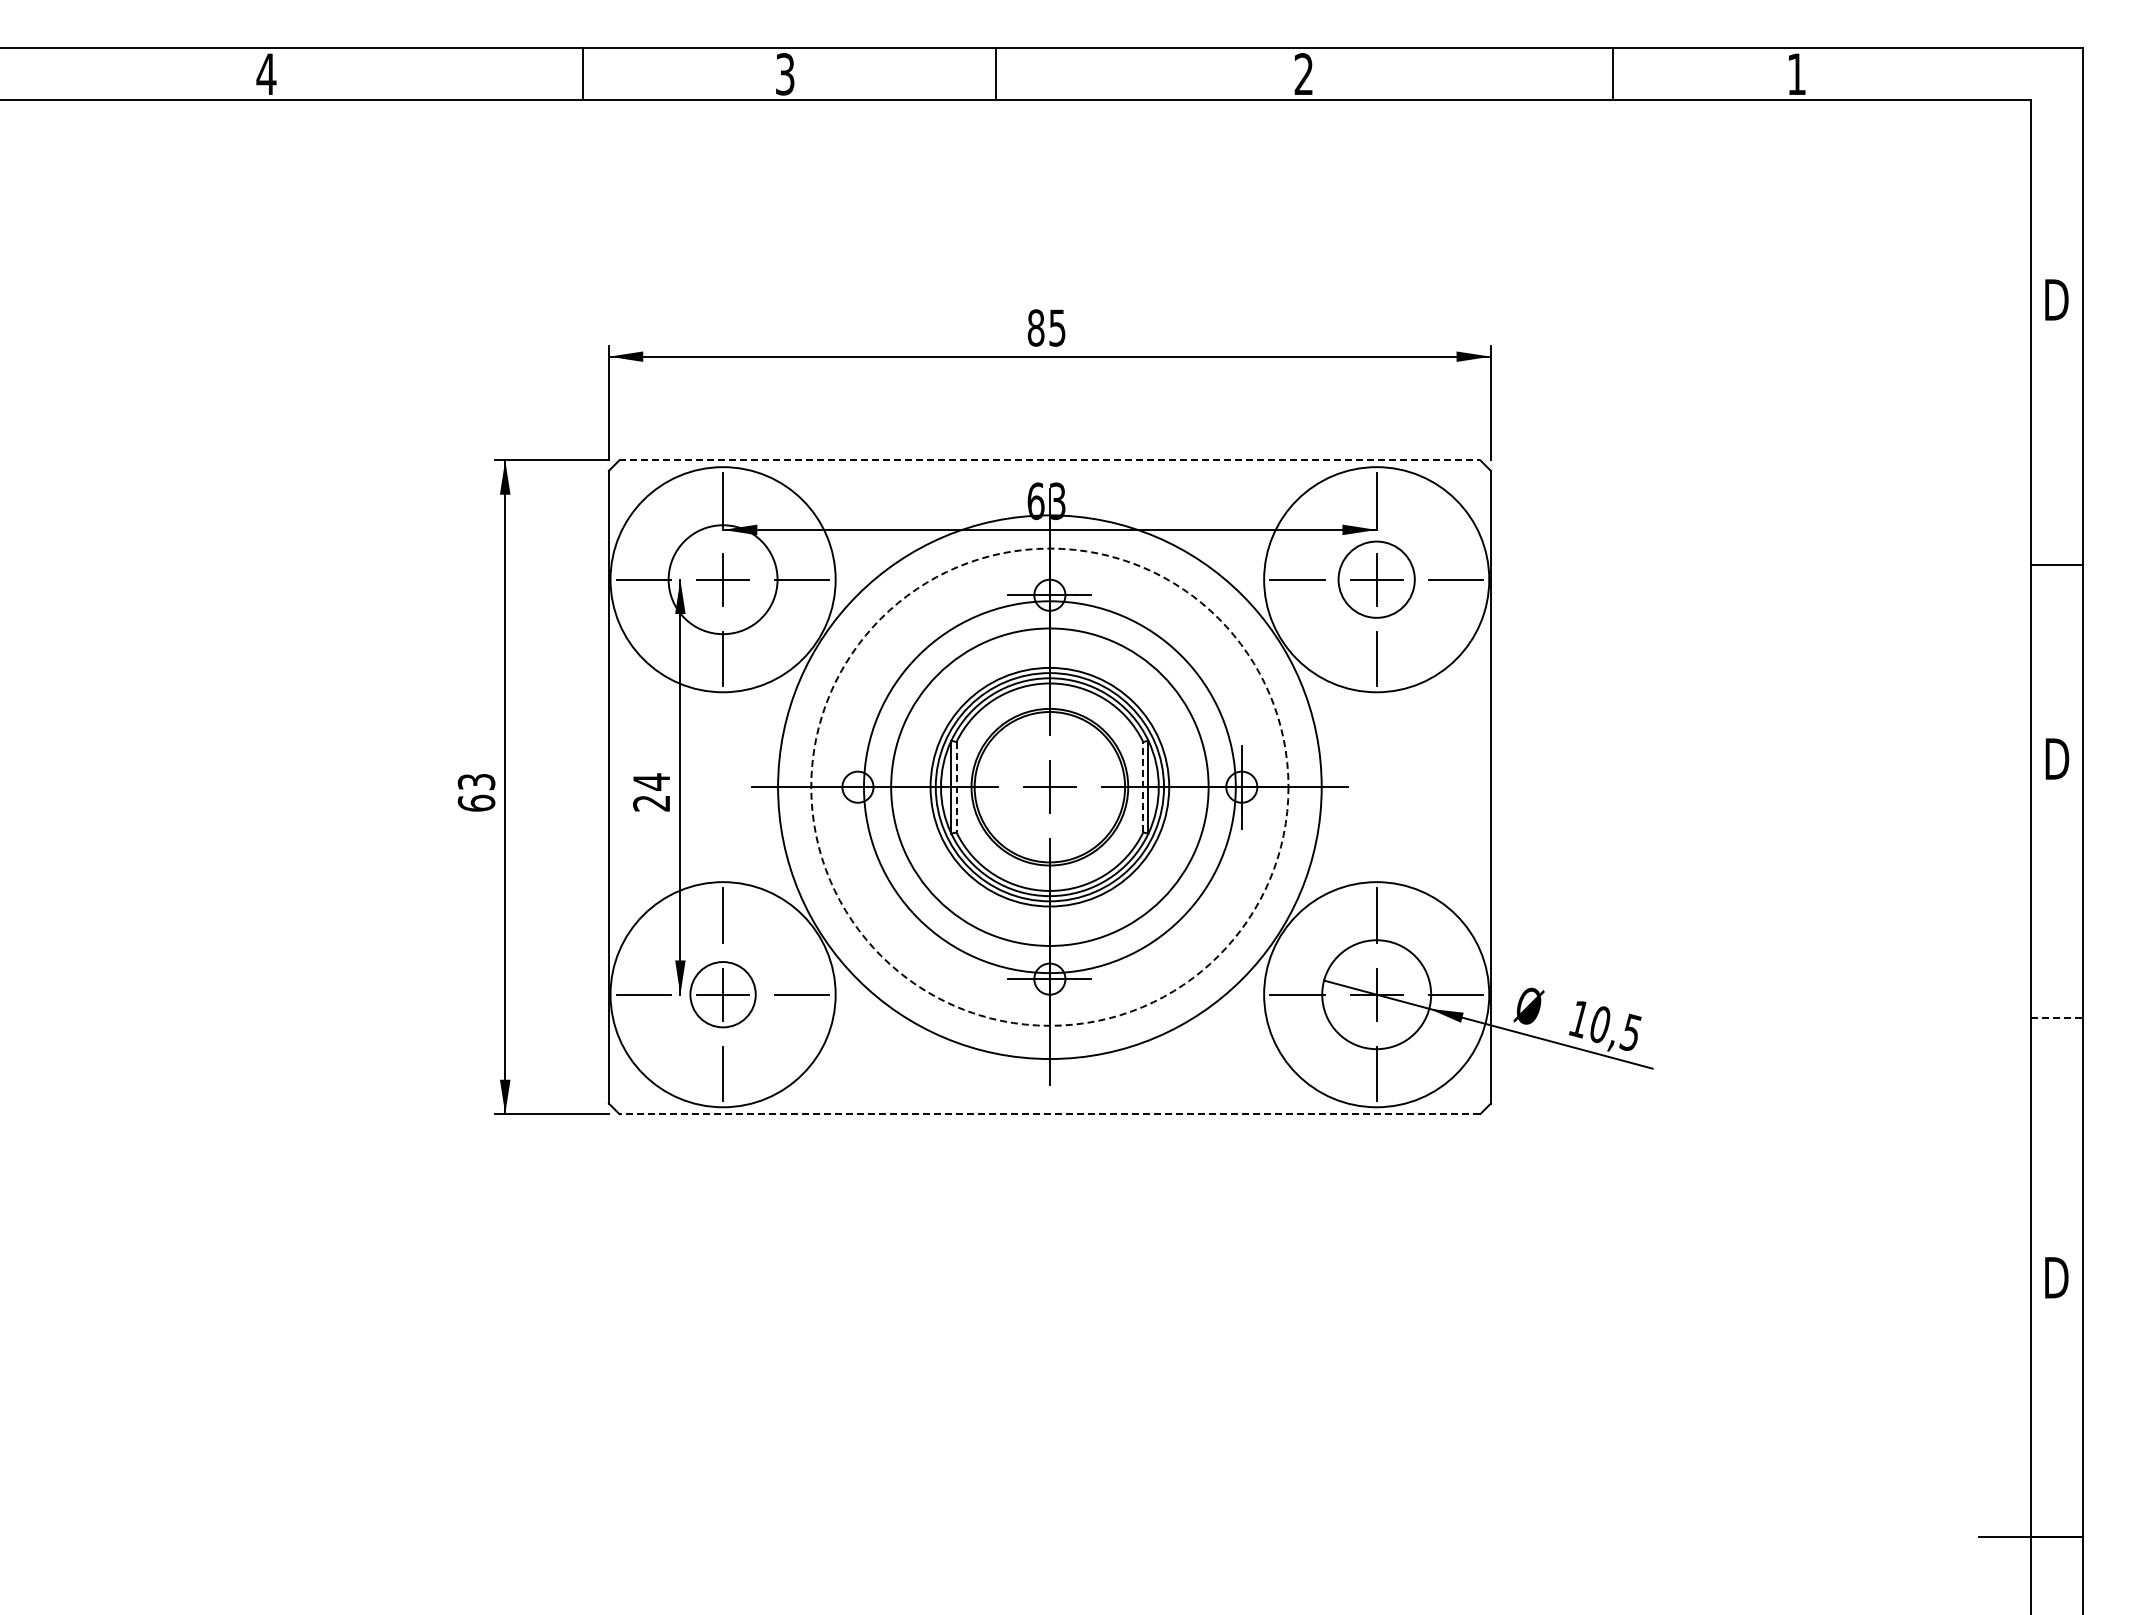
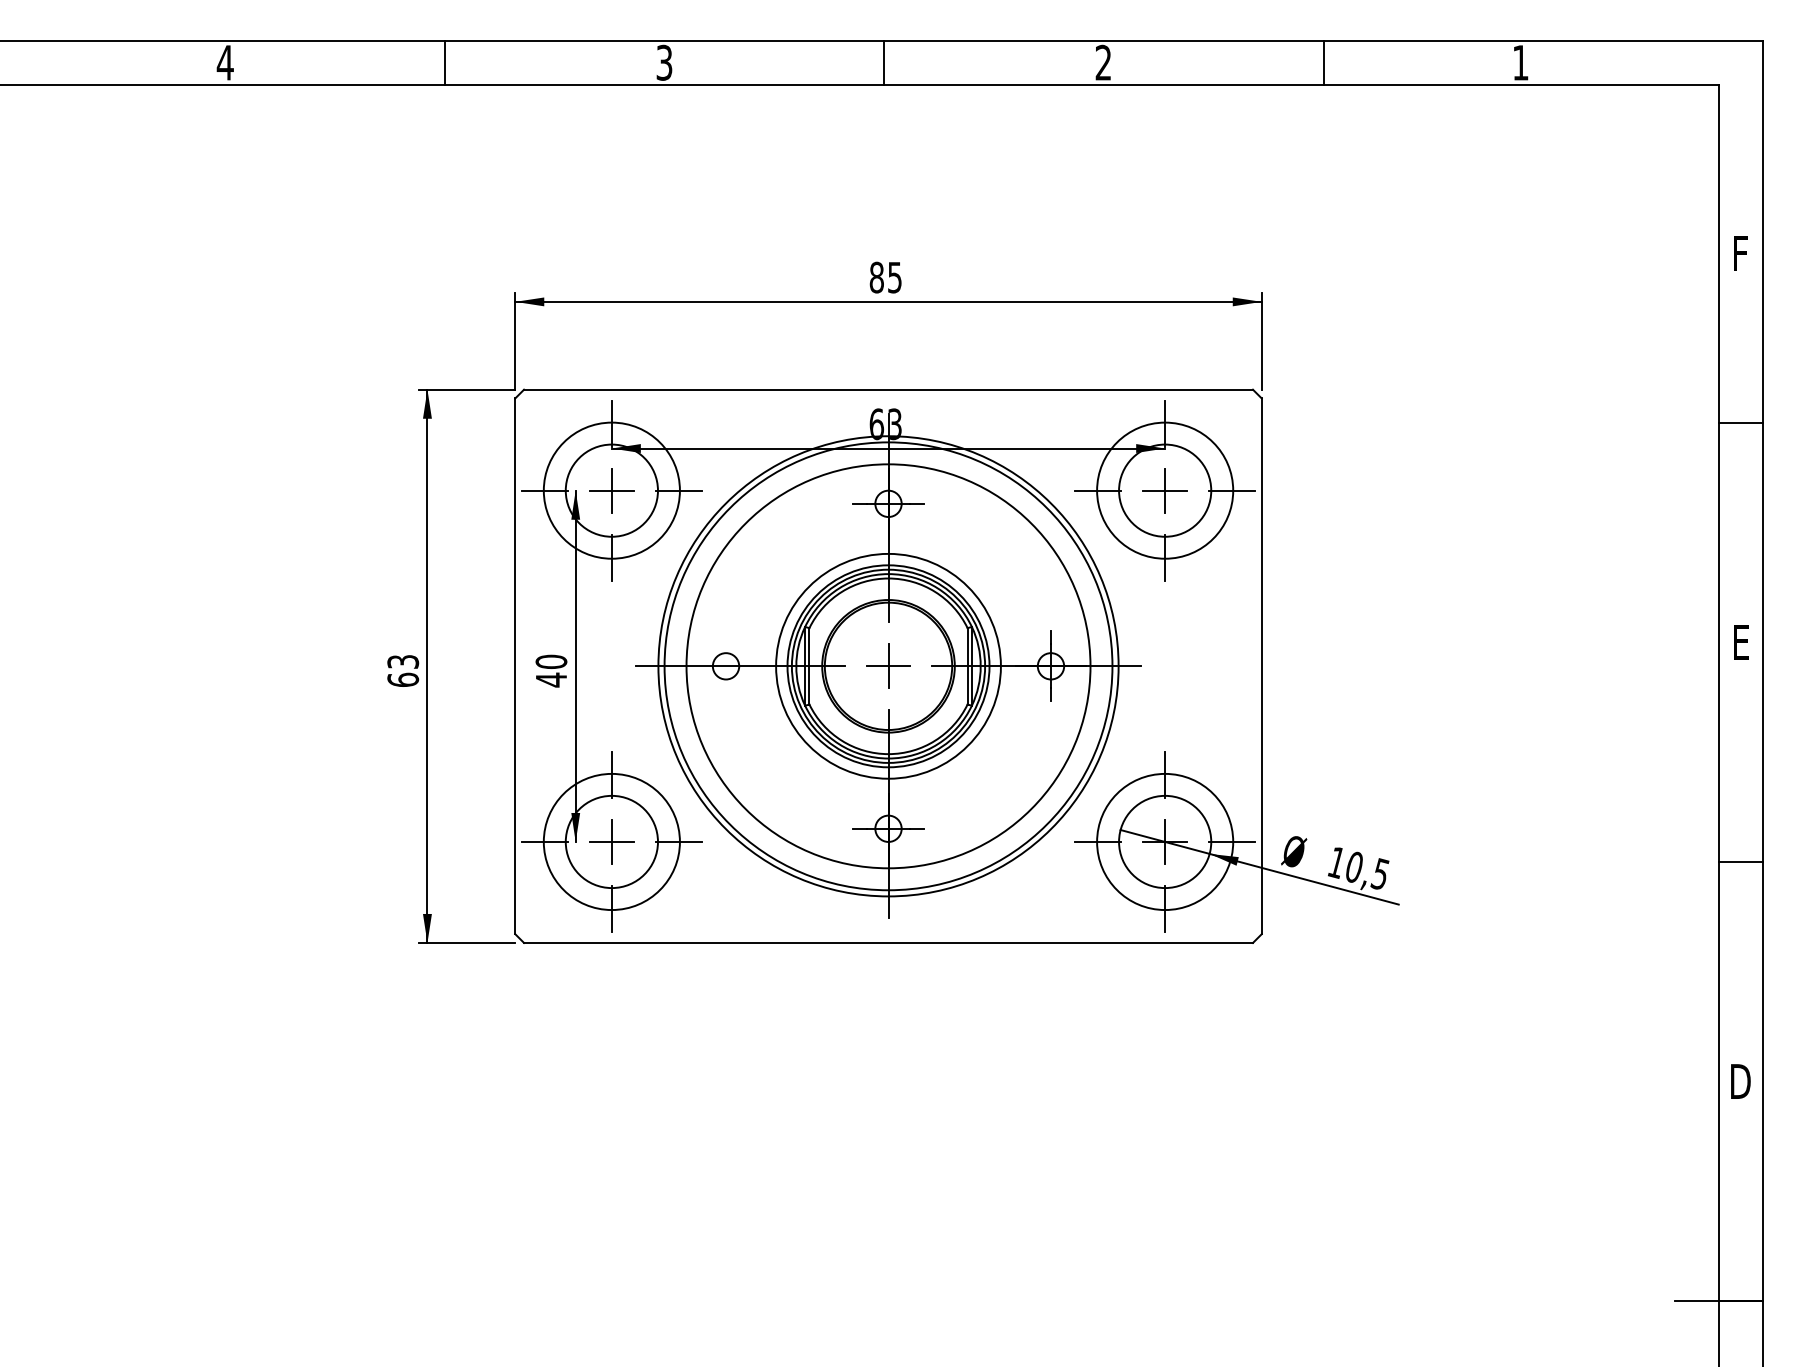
line: (583, 74) -> (445, 63), moved
line: (996, 74) -> (884, 63), moved
line: (1612, 74) -> (1323, 63), moved
text: (2056, 299) -> (1740, 253), D -> F
line: (1049, 460) -> (888, 389), dashed -> solid
line: (2056, 564) -> (1740, 422), moved
circle: (722, 579) -> (611, 490), size x0.71
circle: (1376, 579) -> (1164, 490), size x0.71
circle: (1376, 579) -> (1164, 490), size x1.43
text: (2057, 758) -> (1741, 642), D -> E
circle: (1049, 786) -> (888, 665), dashed -> solid
circle: (1049, 786) -> (888, 665), size x1.67
line: (1143, 786) -> (967, 665), dashed -> solid
line: (956, 787) -> (809, 666), dashed -> solid
circle: (1049, 787) -> (888, 666), size x0.71
text: (651, 792) -> (551, 670), 24 -> 40
circle: (722, 994) -> (611, 841), size x0.71
circle: (722, 994) -> (611, 841), size x1.67
circle: (1376, 994) -> (1164, 841), size x0.71
line: (2056, 1018) -> (1740, 862), dashed -> solid
line: (1049, 1114) -> (888, 943), dashed -> solid

